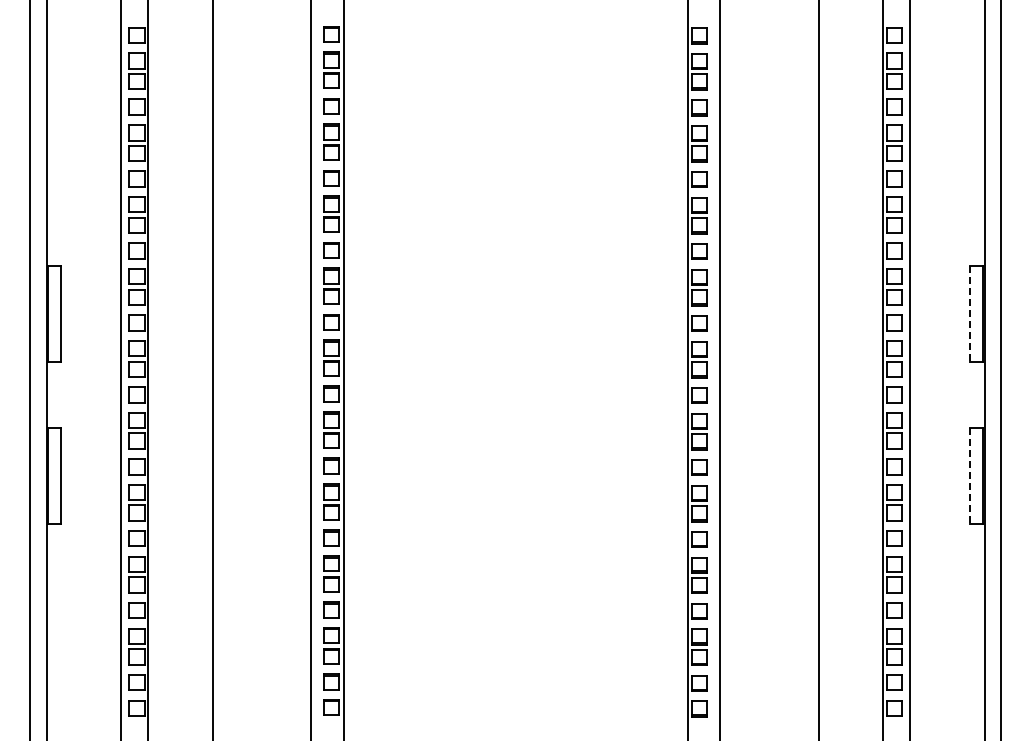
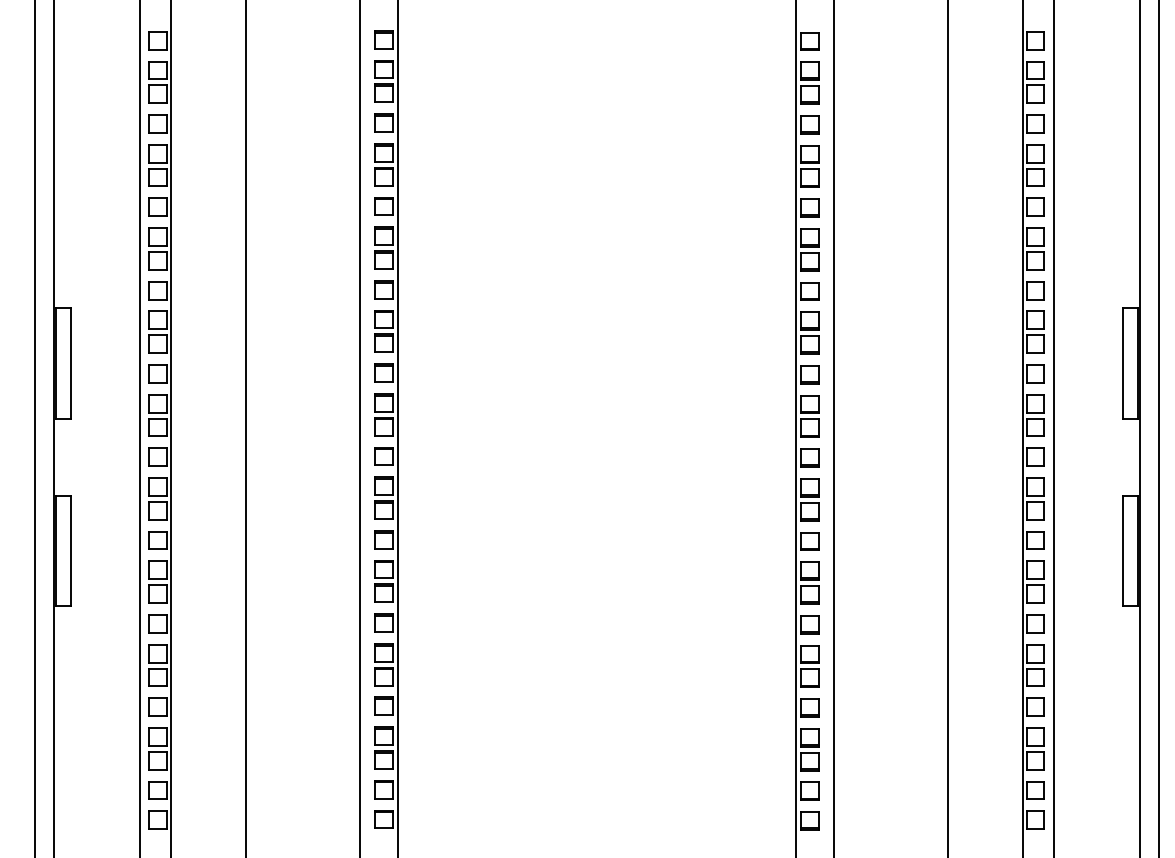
line: (969, 313) -> (1122, 362), dashed -> solid
line: (969, 475) -> (1122, 550), dashed -> solid

